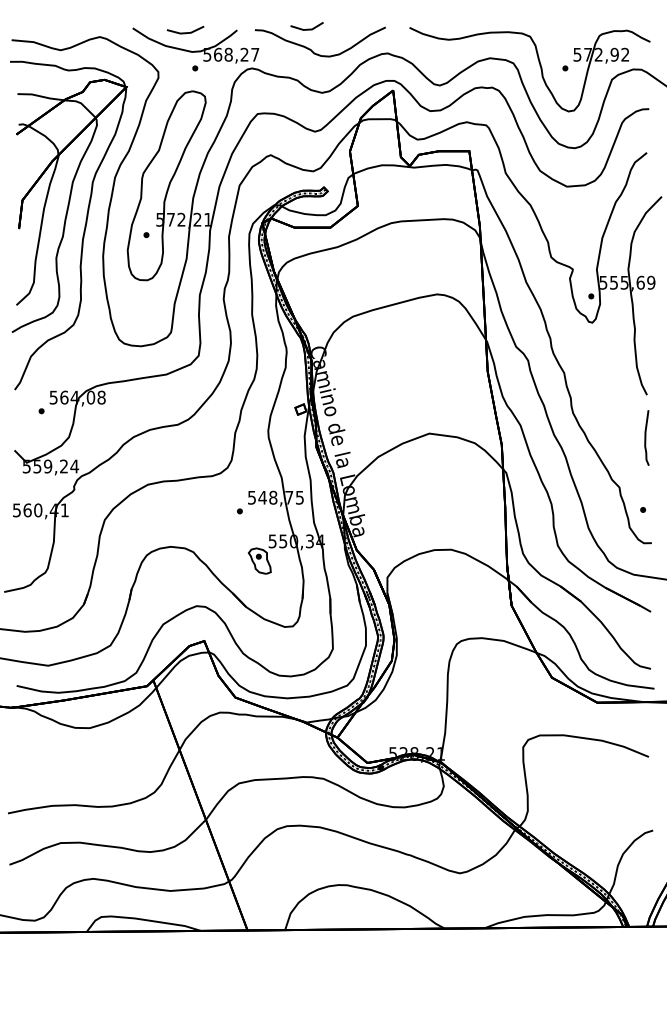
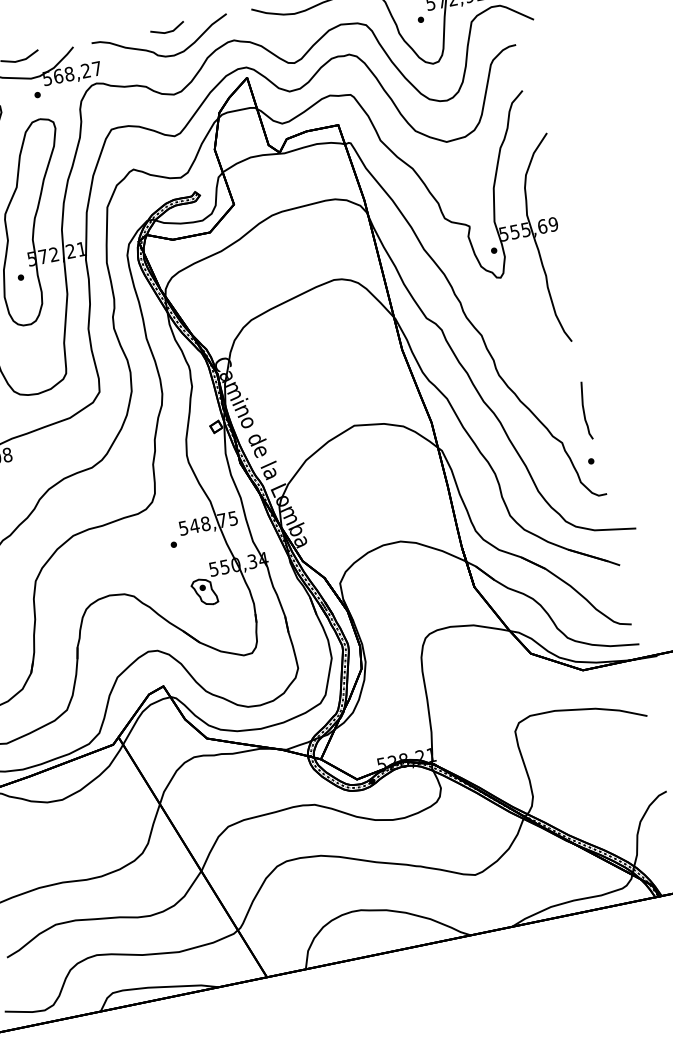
line: (306, 28) -> (167, 30), moved
curve: (646, 437) -> (584, 410), moved

